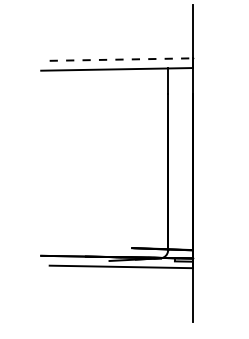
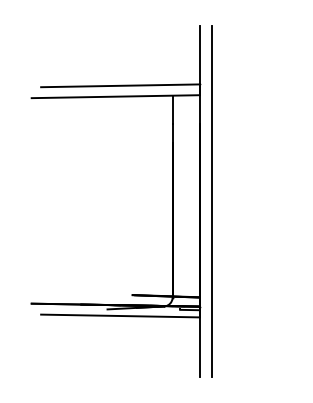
line: (122, 59) -> (121, 85), dashed -> solid
line: (203, 163) -> (211, 201), added

